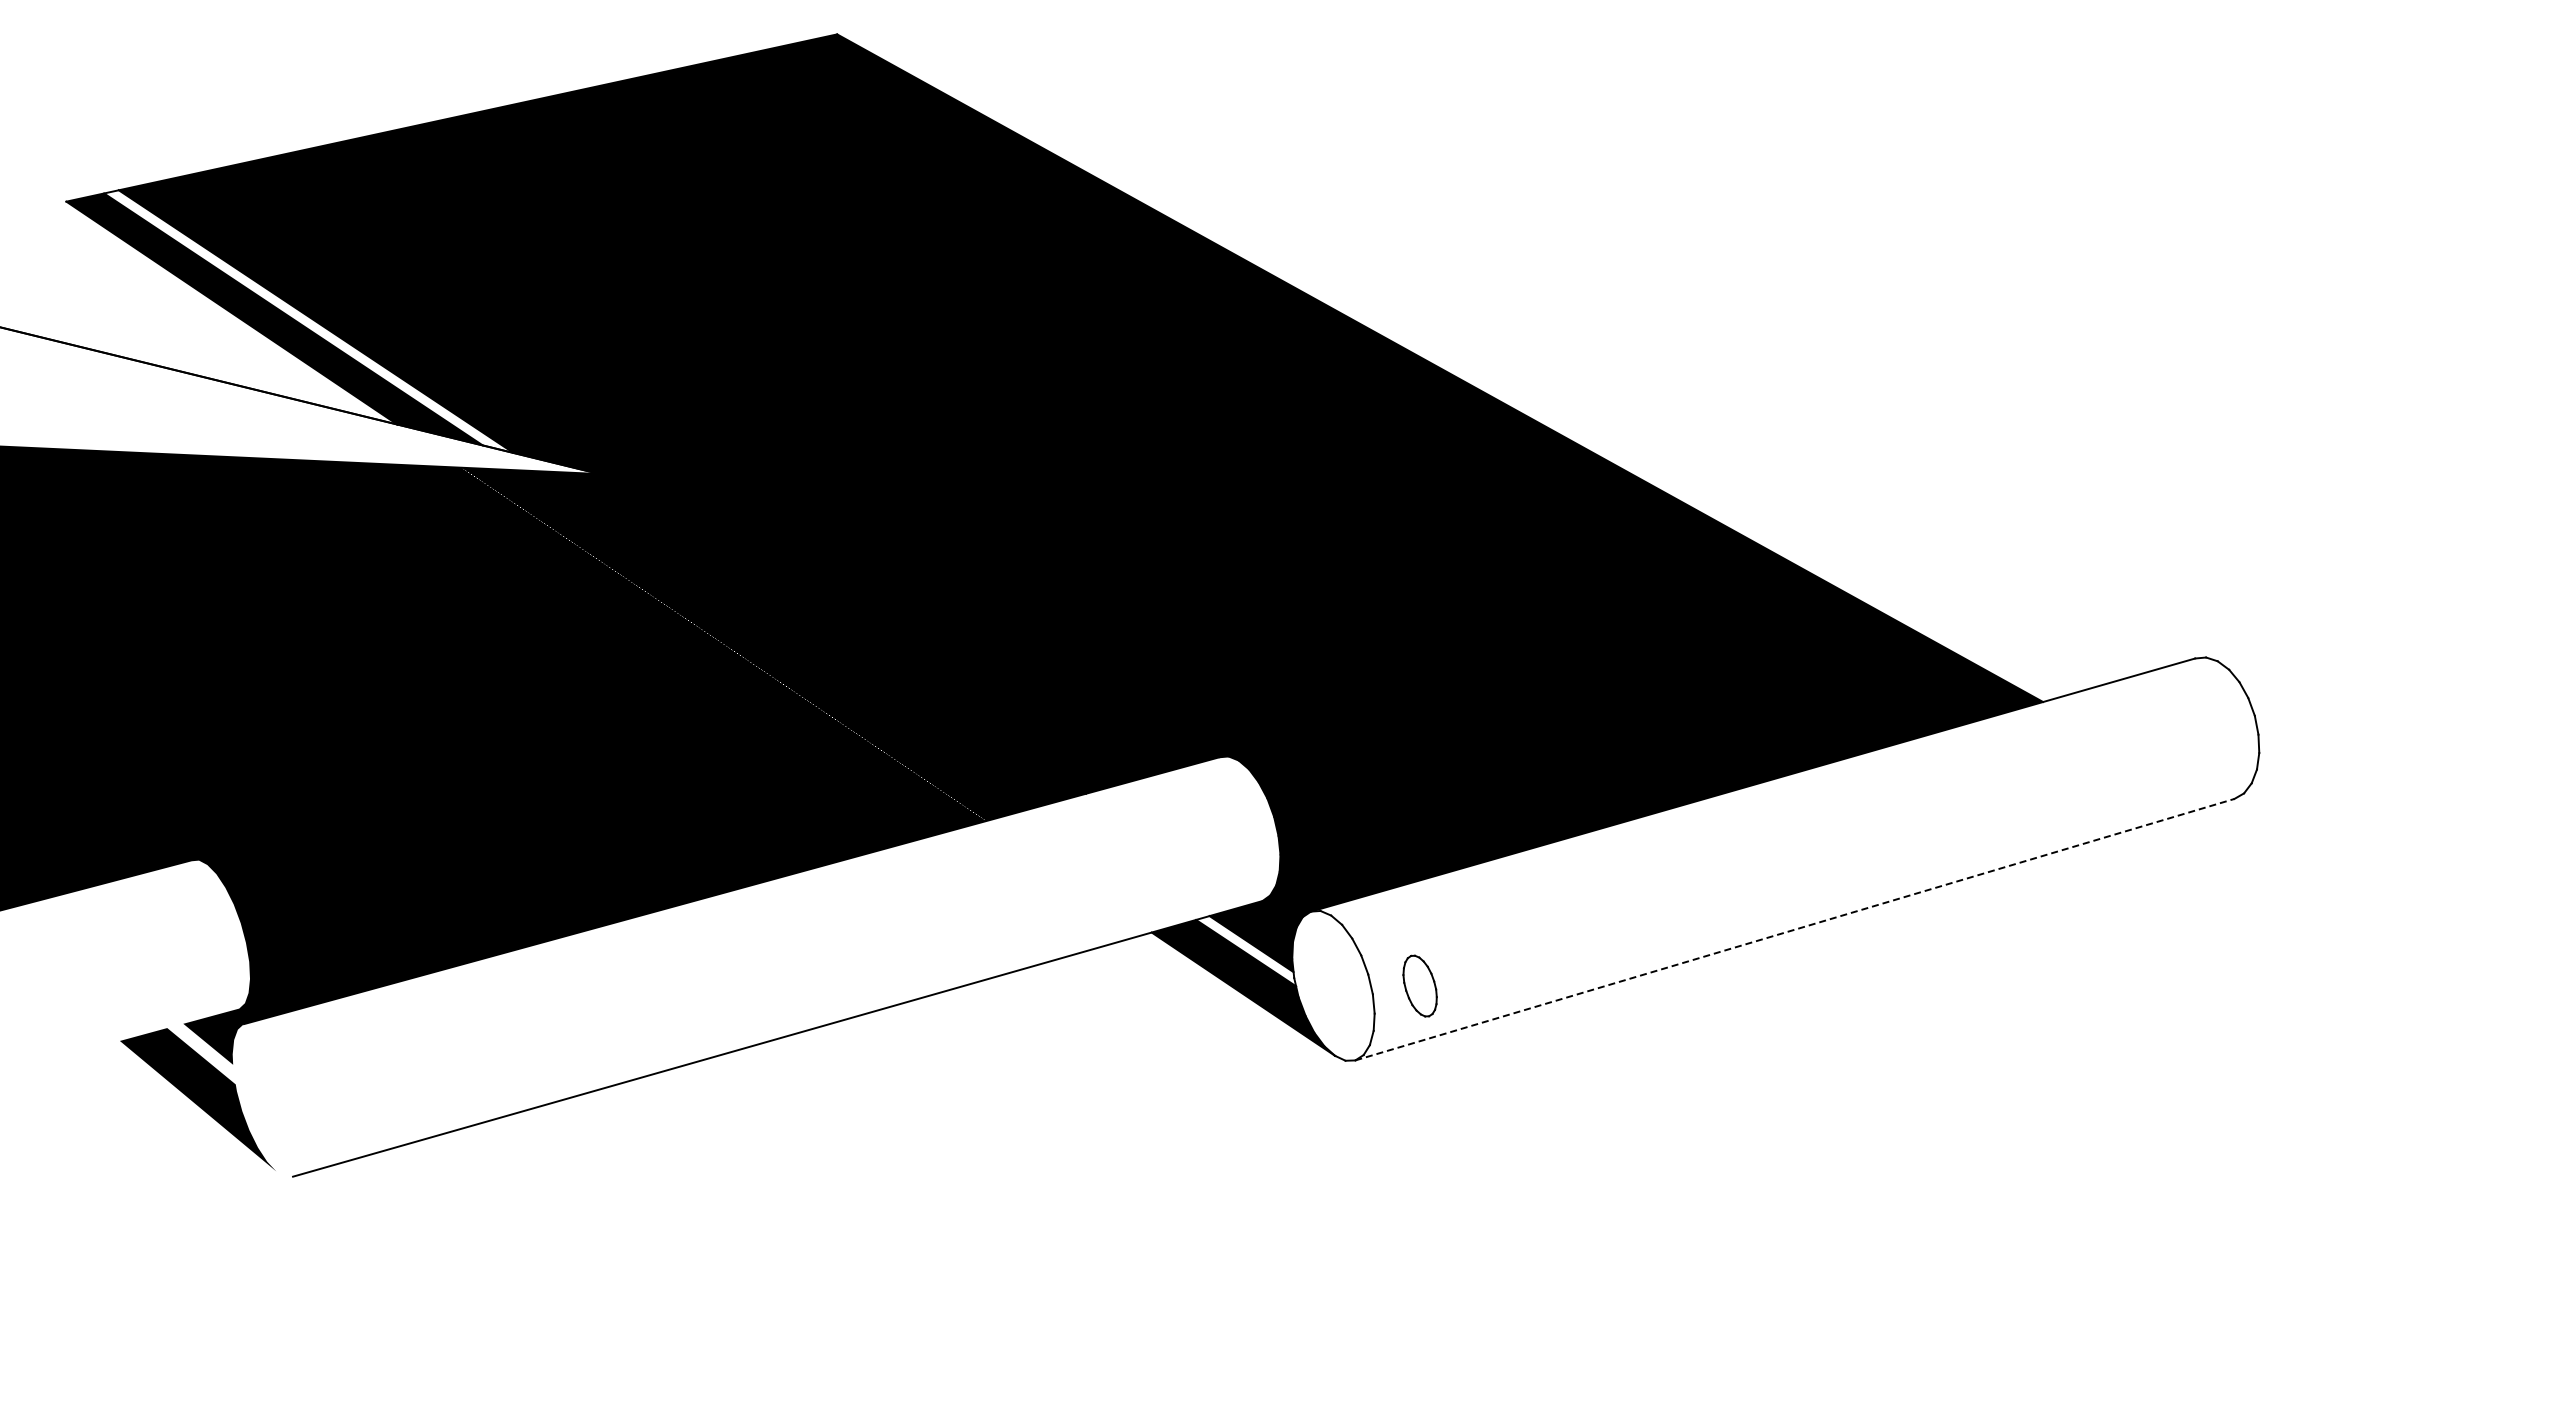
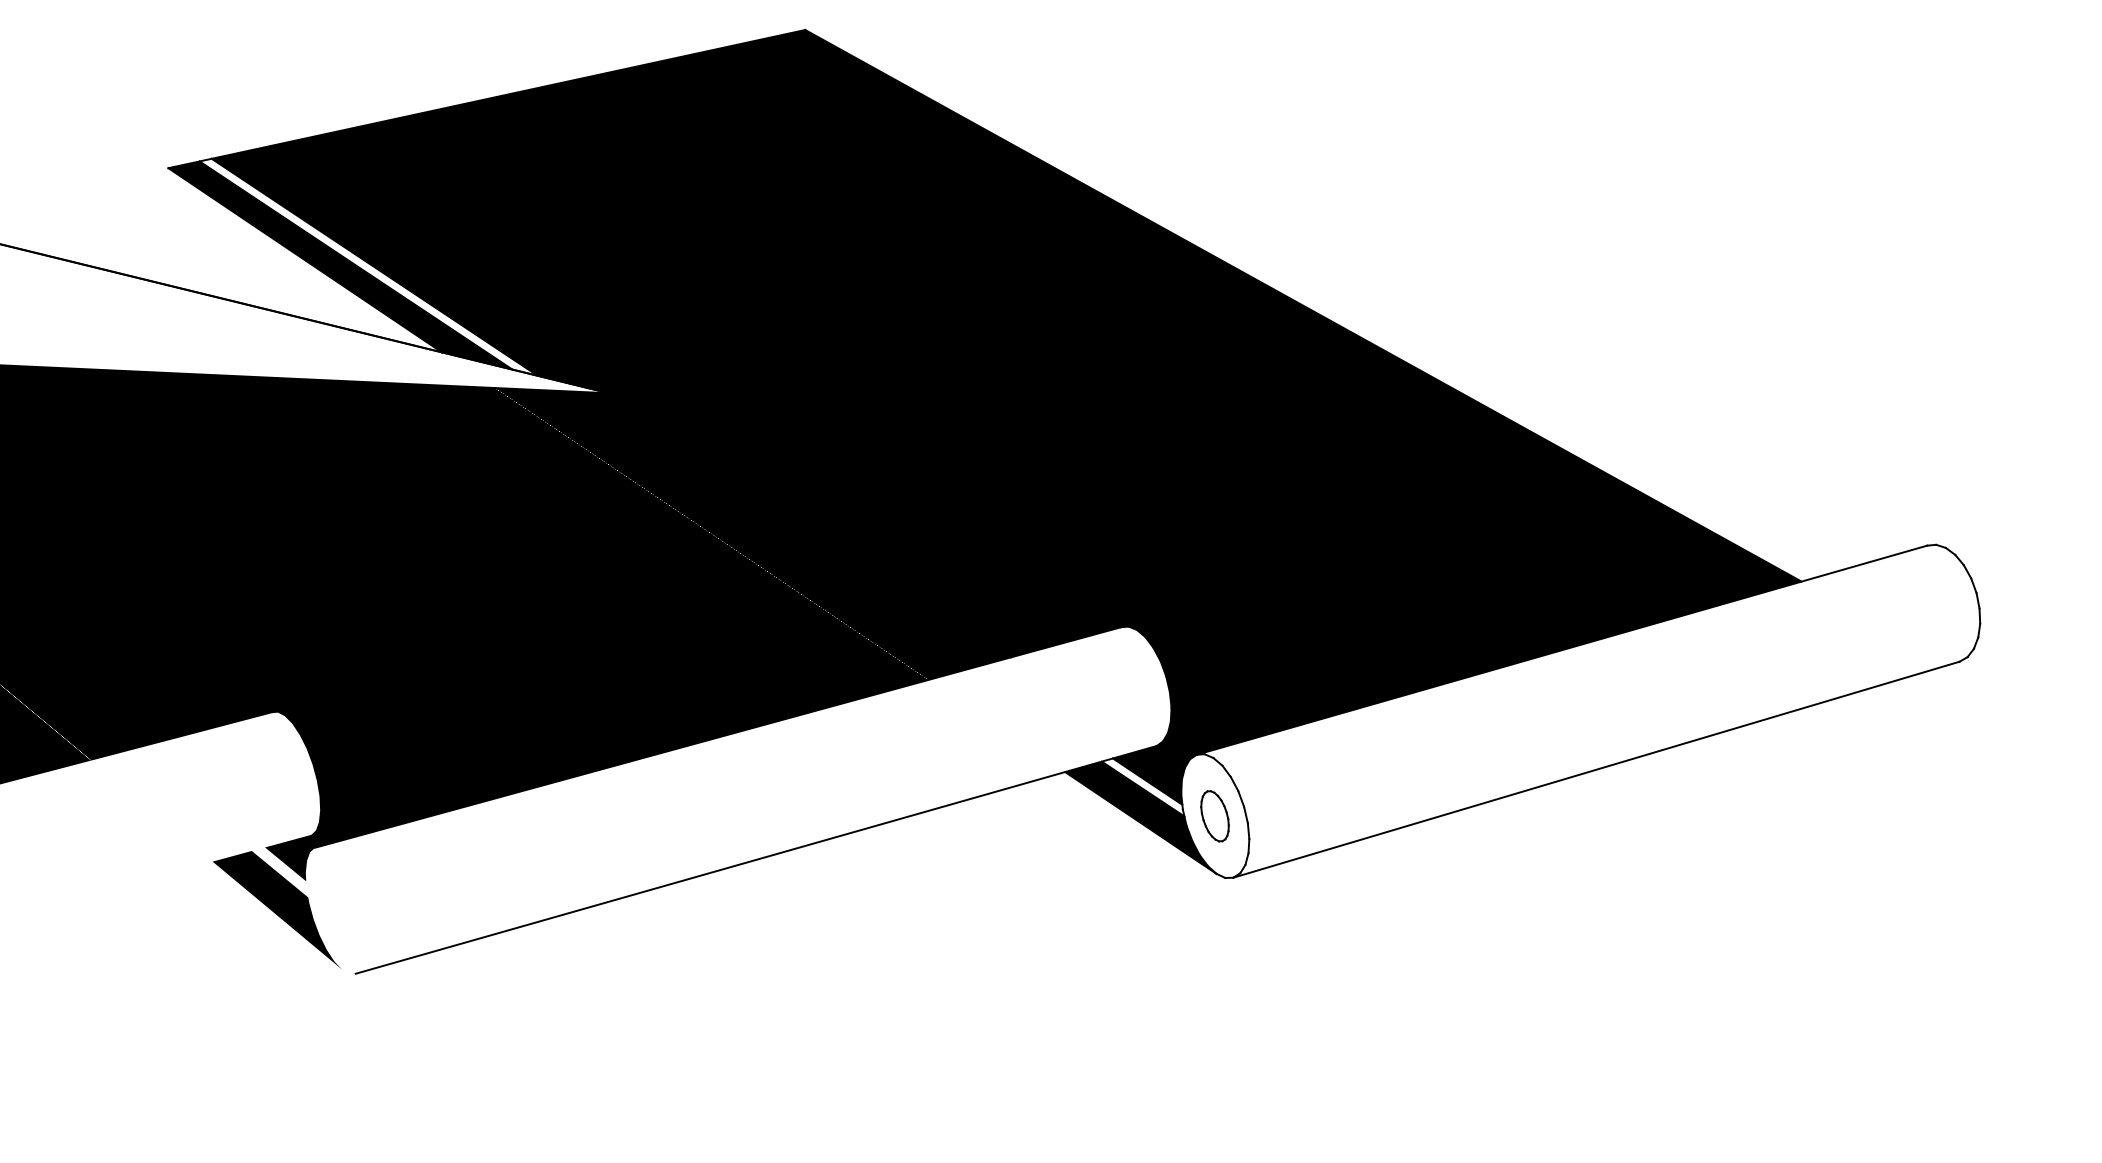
line: (1794, 929) -> (1596, 769), dashed -> solid
part: (1419, 985) -> (1214, 815), moved

